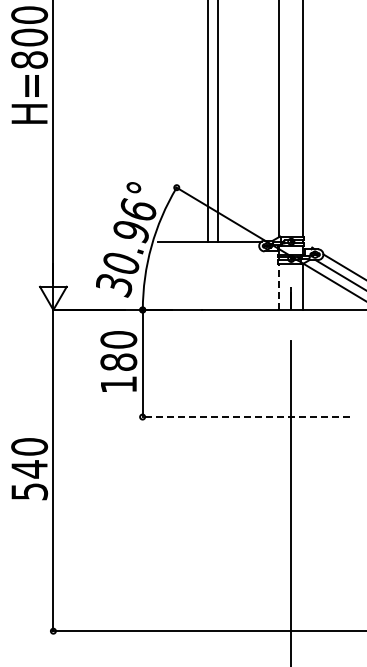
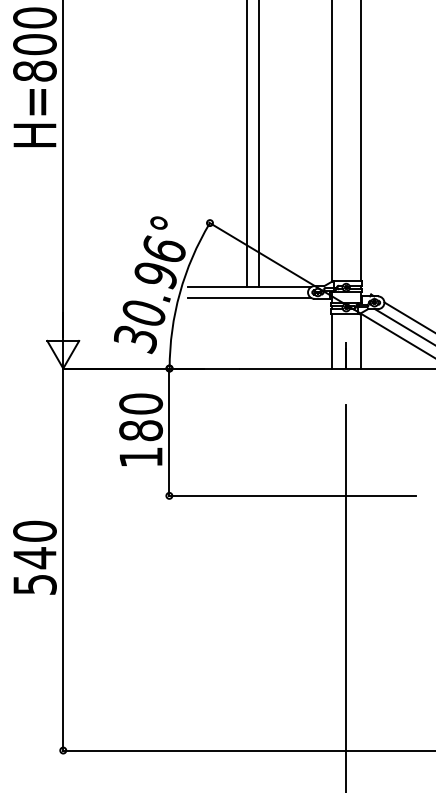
line: (209, 250) -> (248, 297), added
line: (279, 287) -> (332, 341), dashed -> solid
line: (245, 417) -> (291, 496), dashed -> solid

